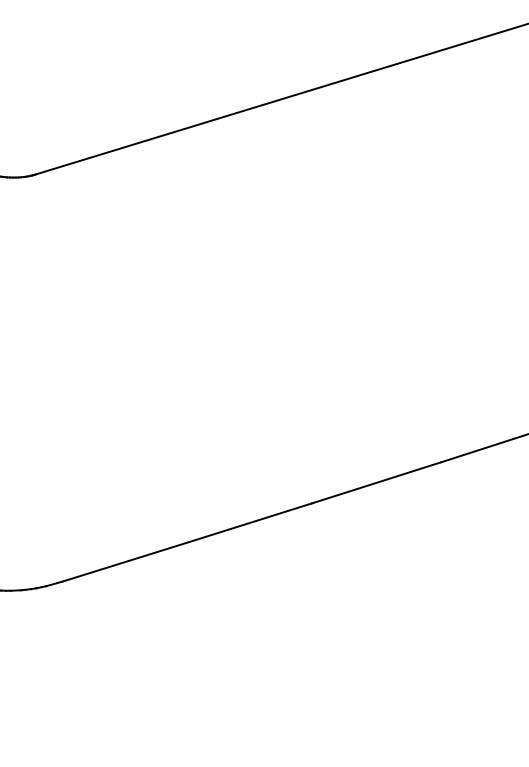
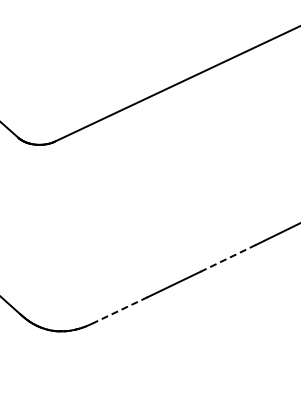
line: (376, 483) -> (228, 258), solid -> dashed
line: (125, 562) -> (120, 310), solid -> dashed

